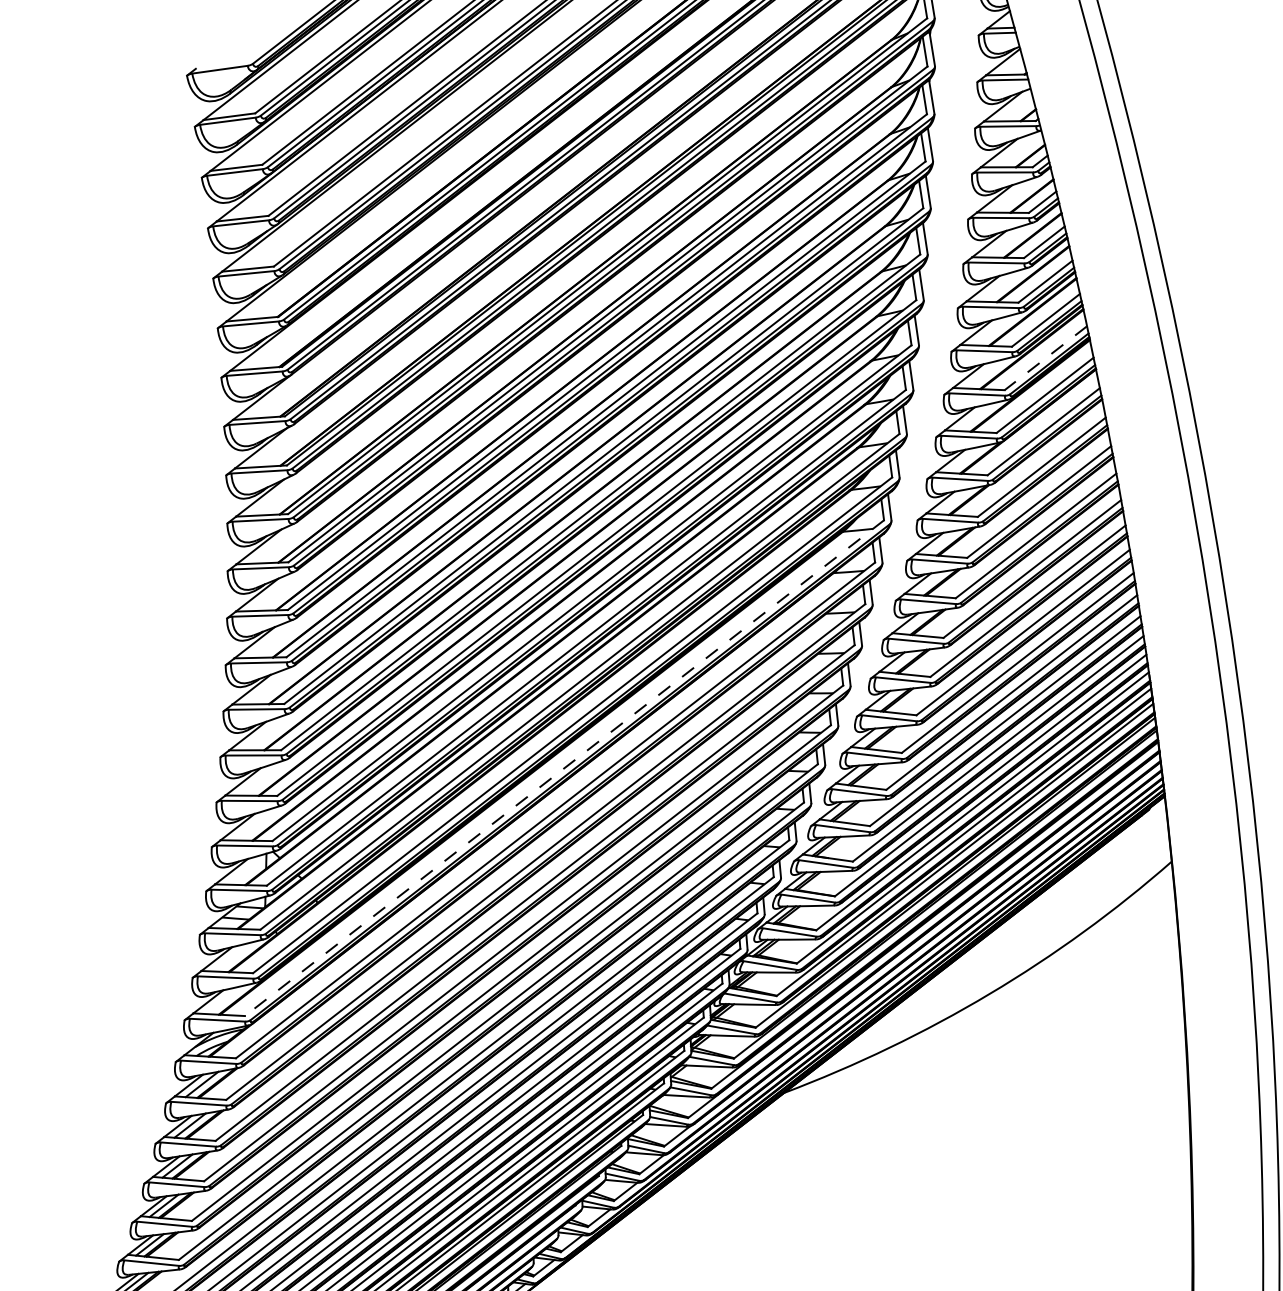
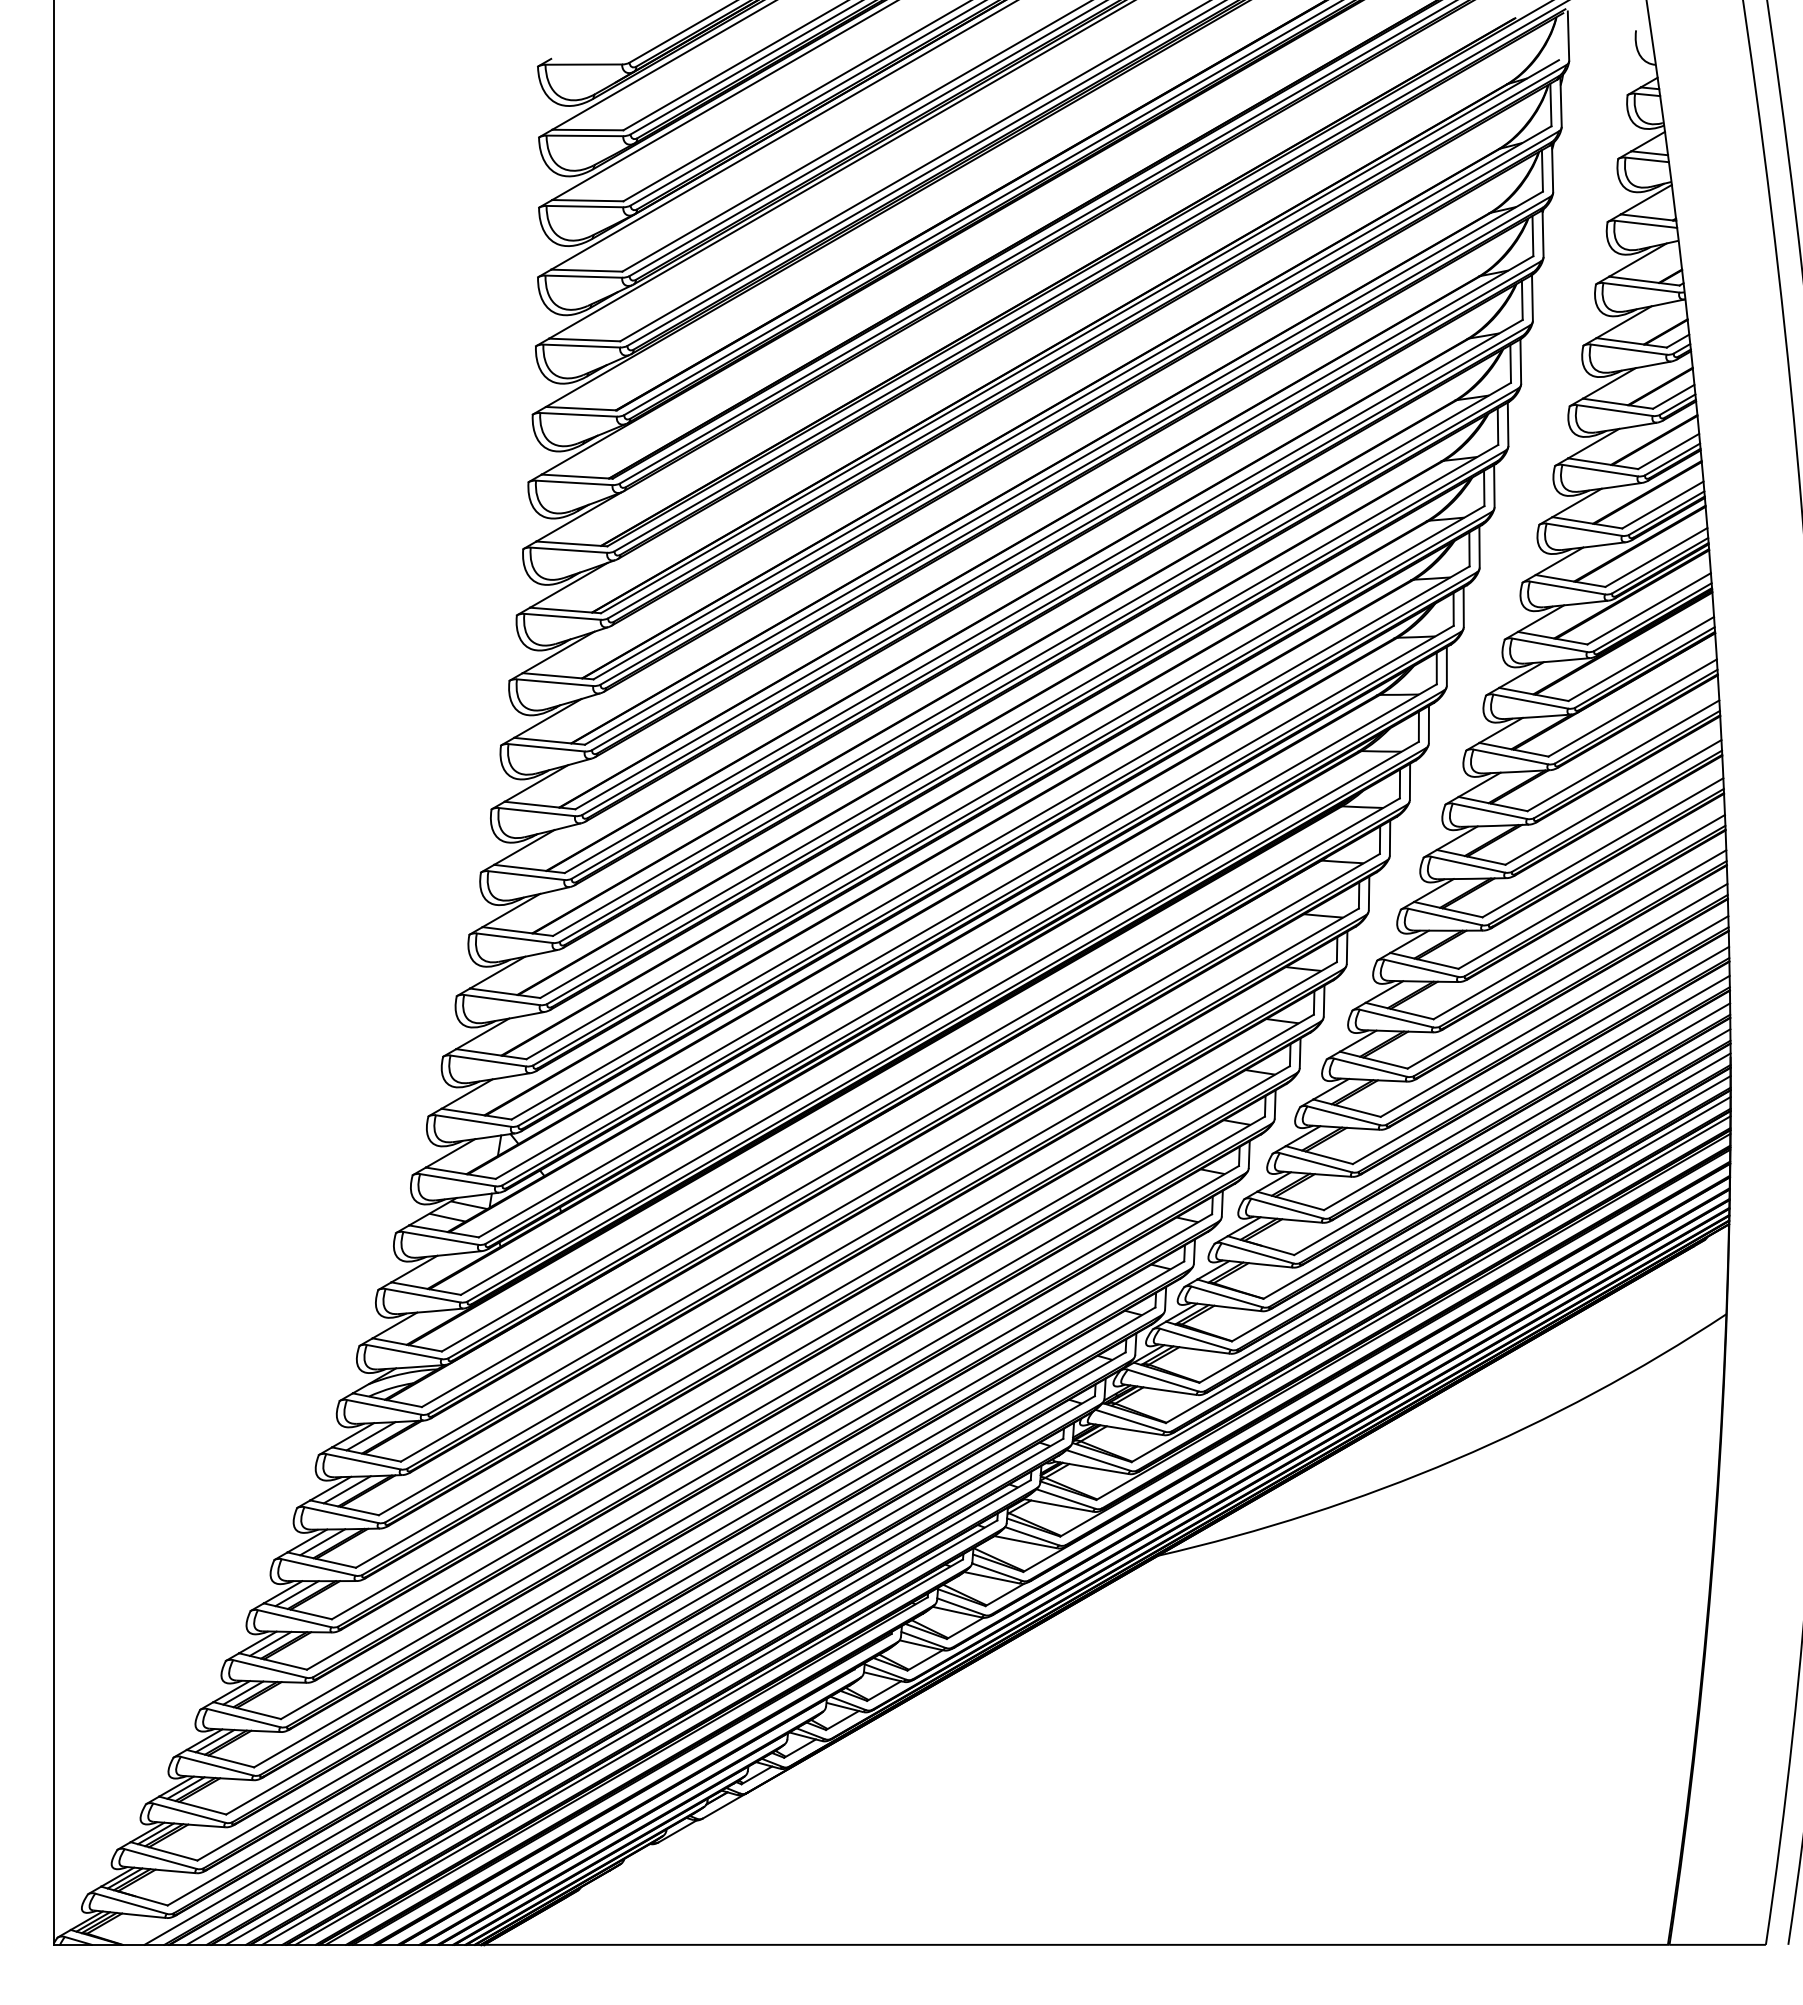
line: (1045, 358) -> (1648, 609), dashed -> solid
line: (564, 768) -> (920, 1075), dashed -> solid

